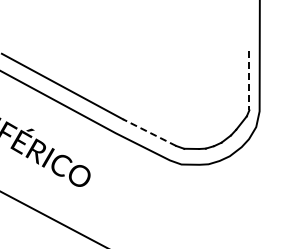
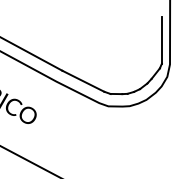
line: (249, 80) -> (162, 40), dashed -> solid
line: (149, 132) -> (83, 81), dashed -> solid

